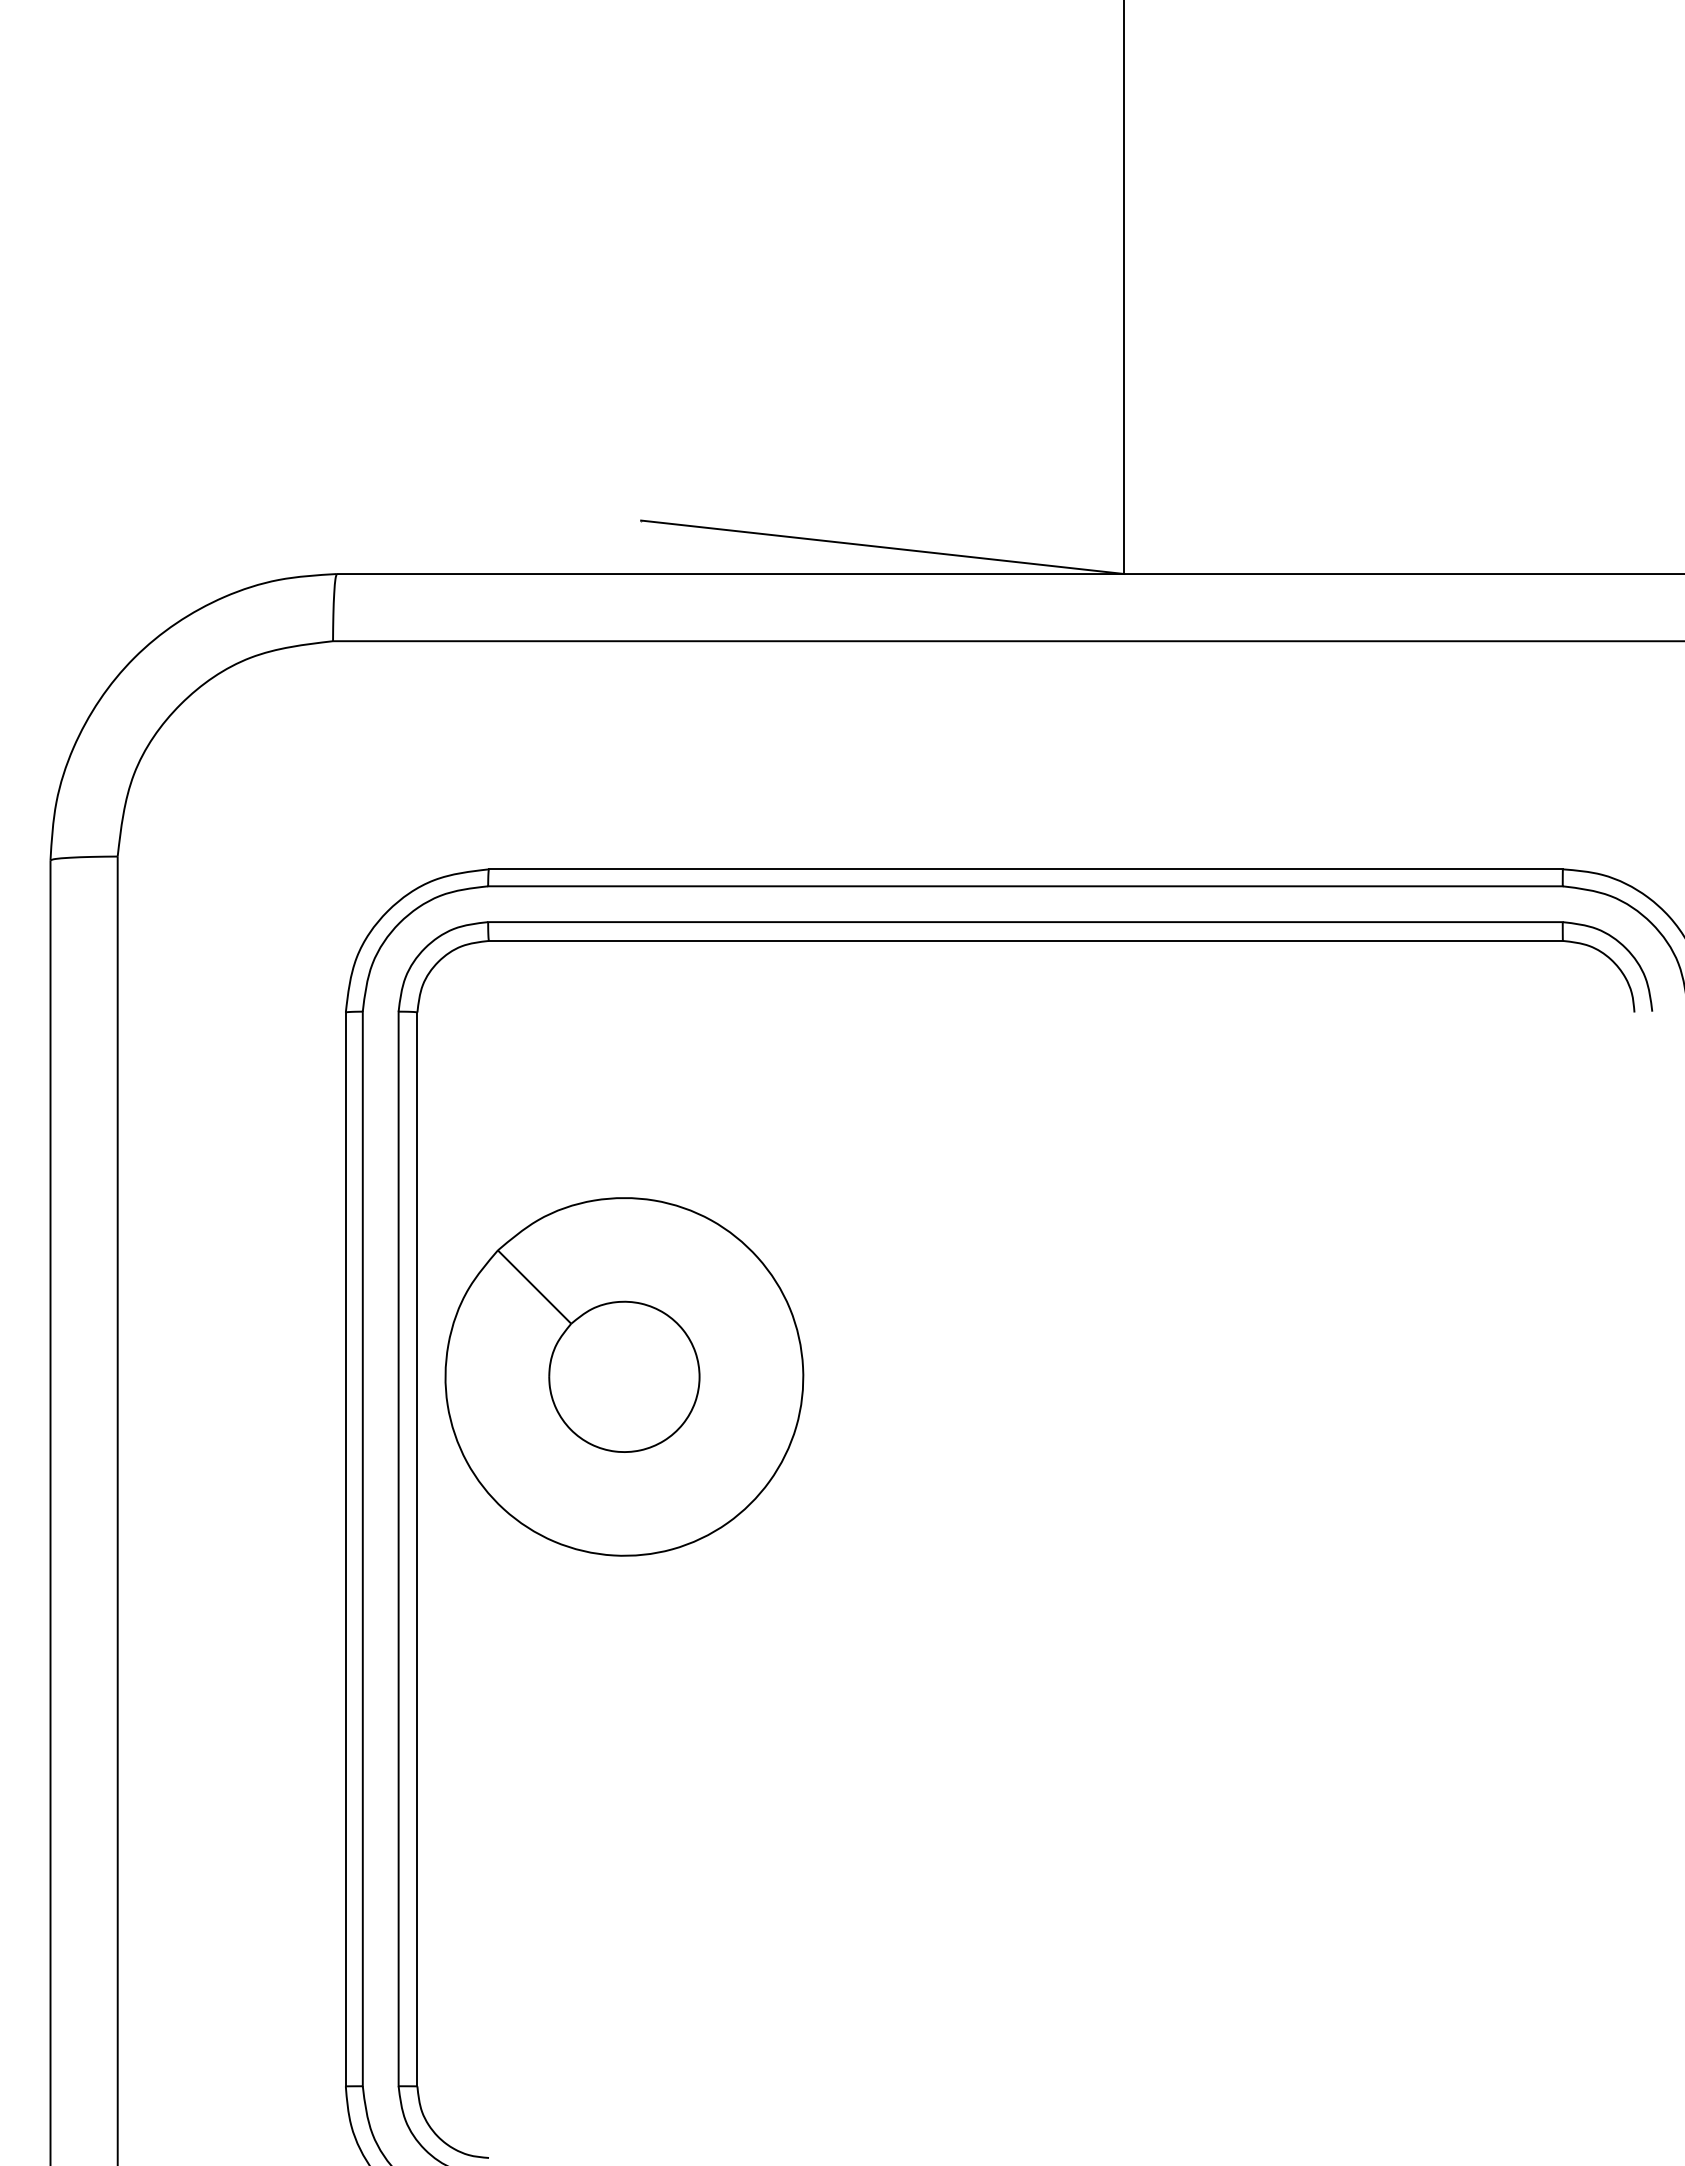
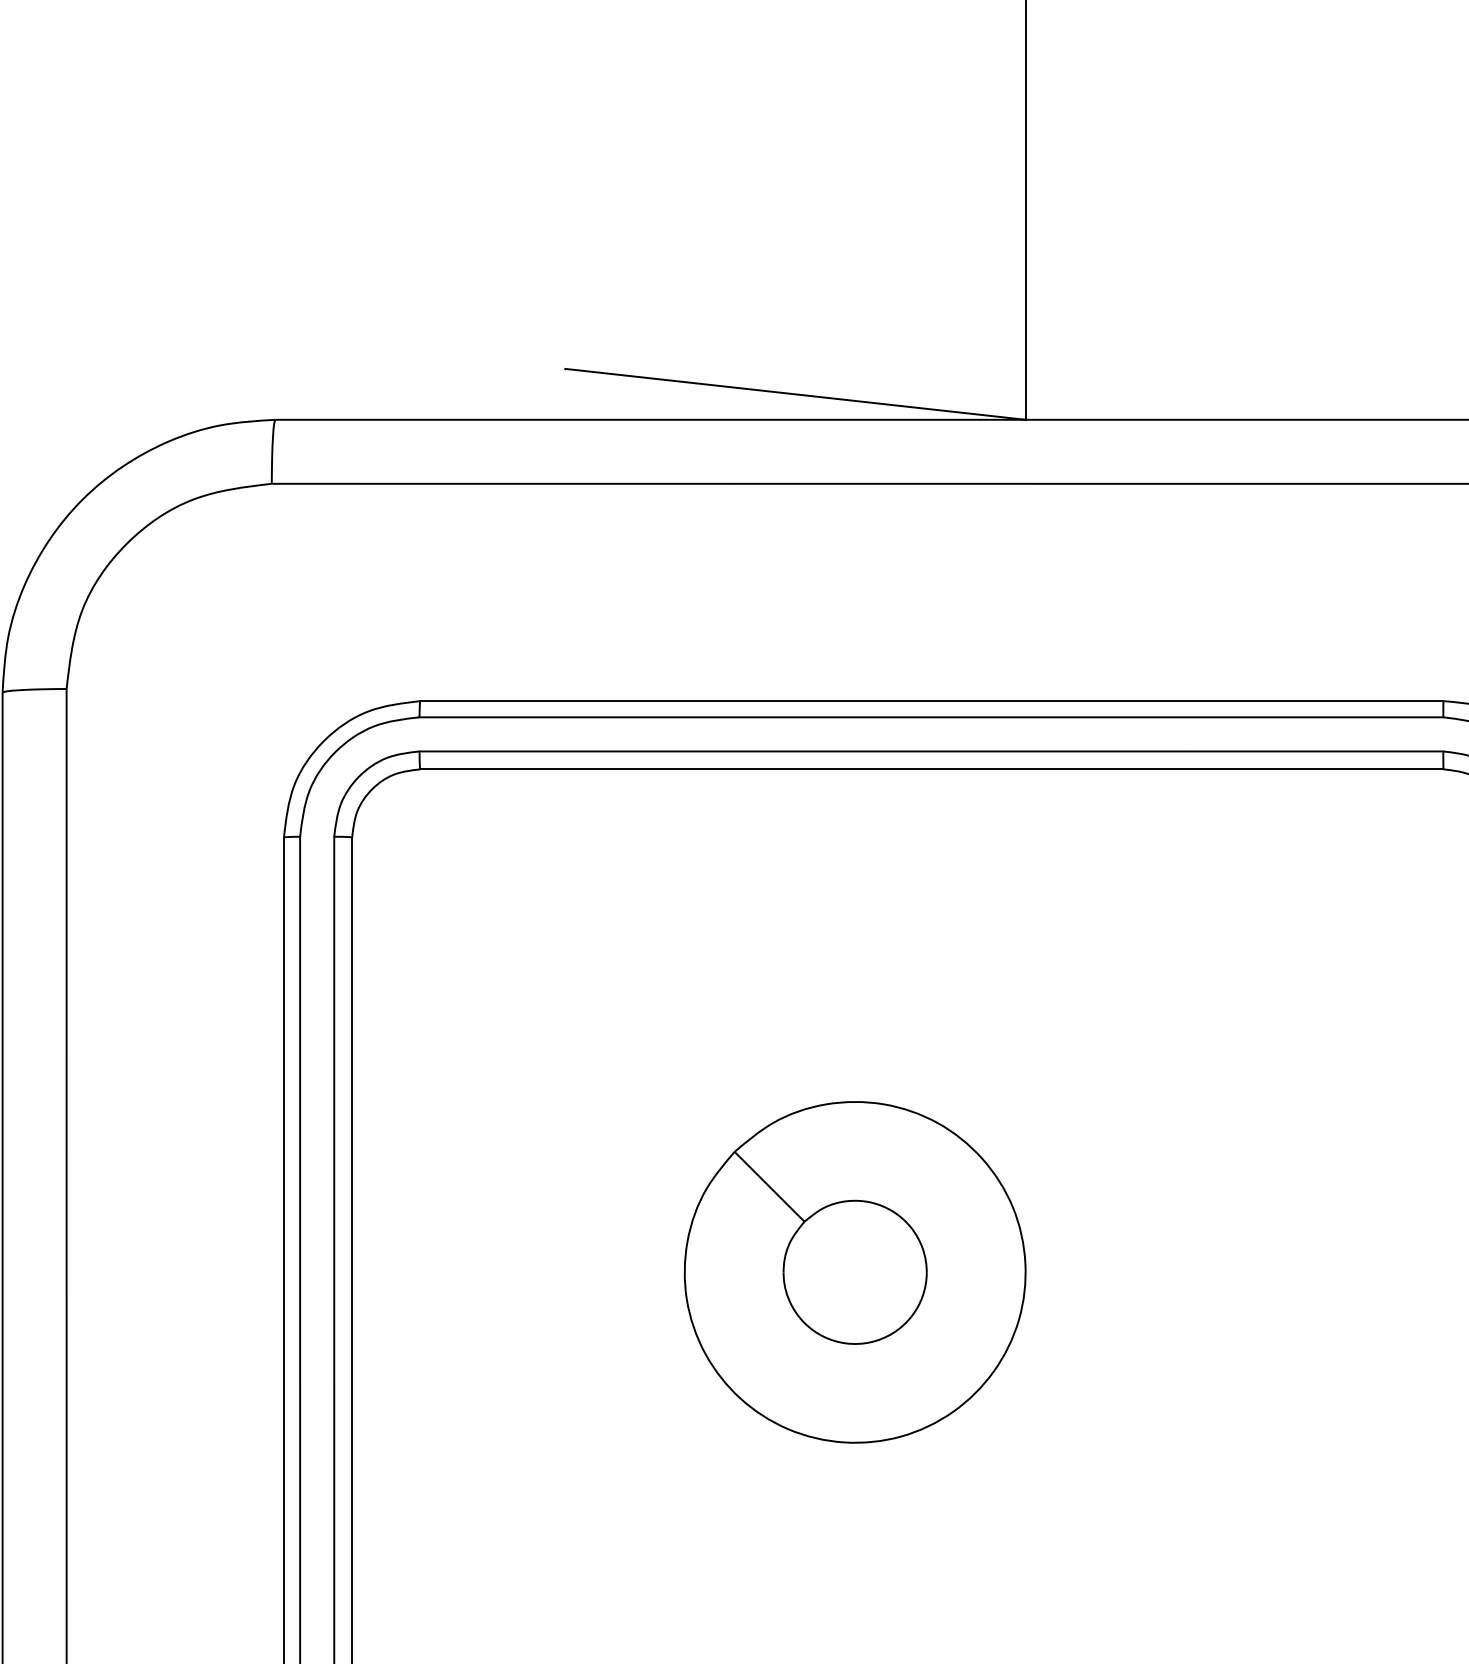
part: (624, 1376) -> (855, 1271), moved

